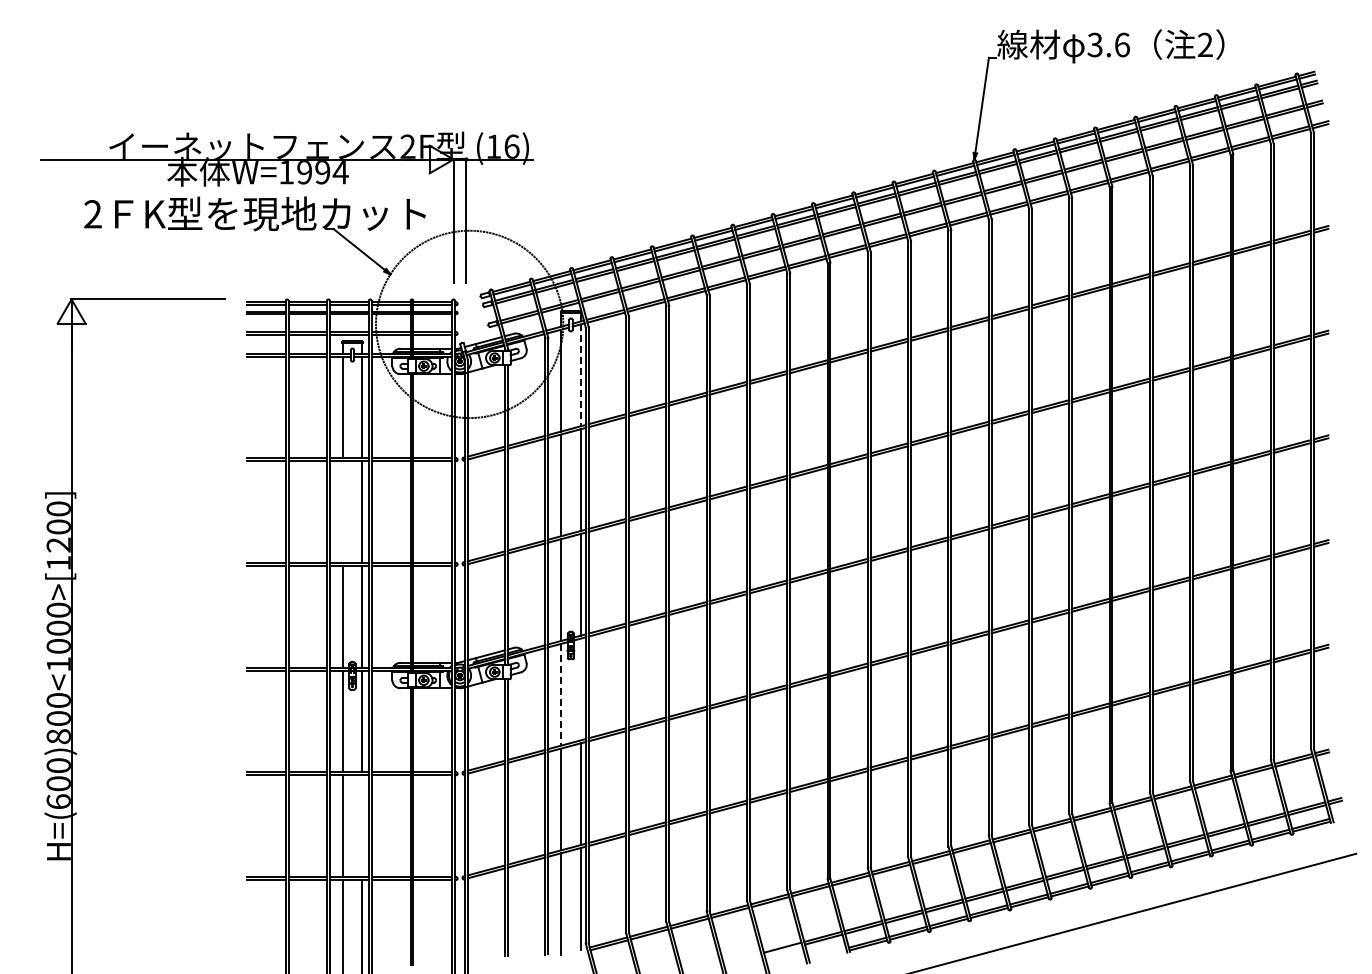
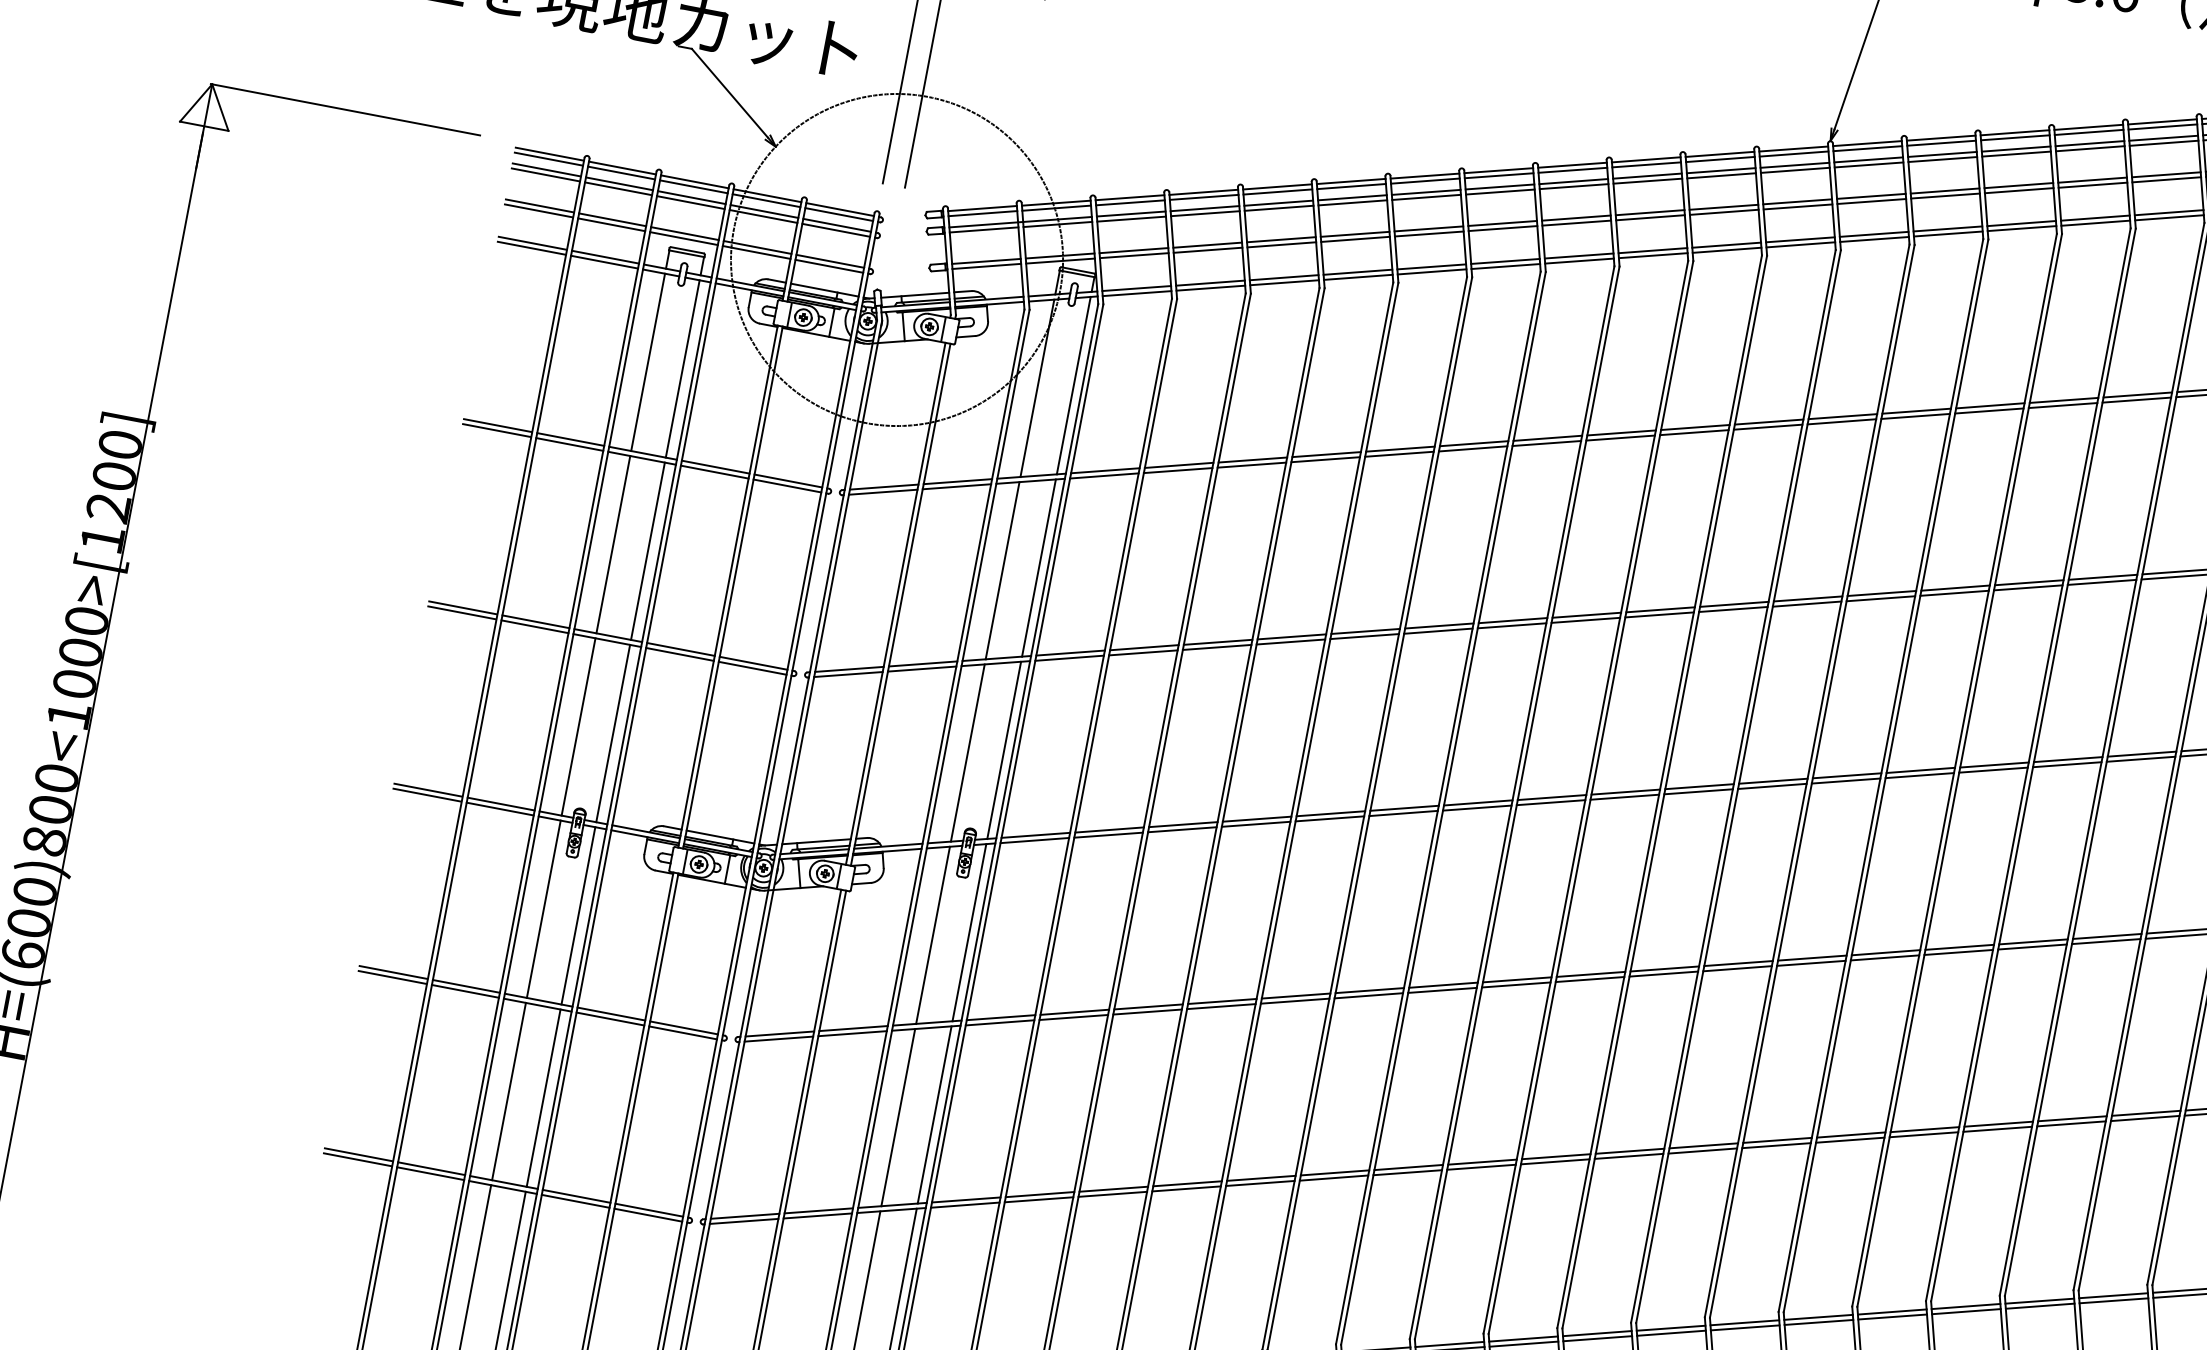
line: (580, 375) -> (1073, 385), dashed -> solid
line: (342, 512) -> (613, 545), added
line: (580, 689) -> (968, 932), added
line: (560, 694) -> (932, 934), dashed -> solid
line: (362, 826) -> (543, 1098), added

